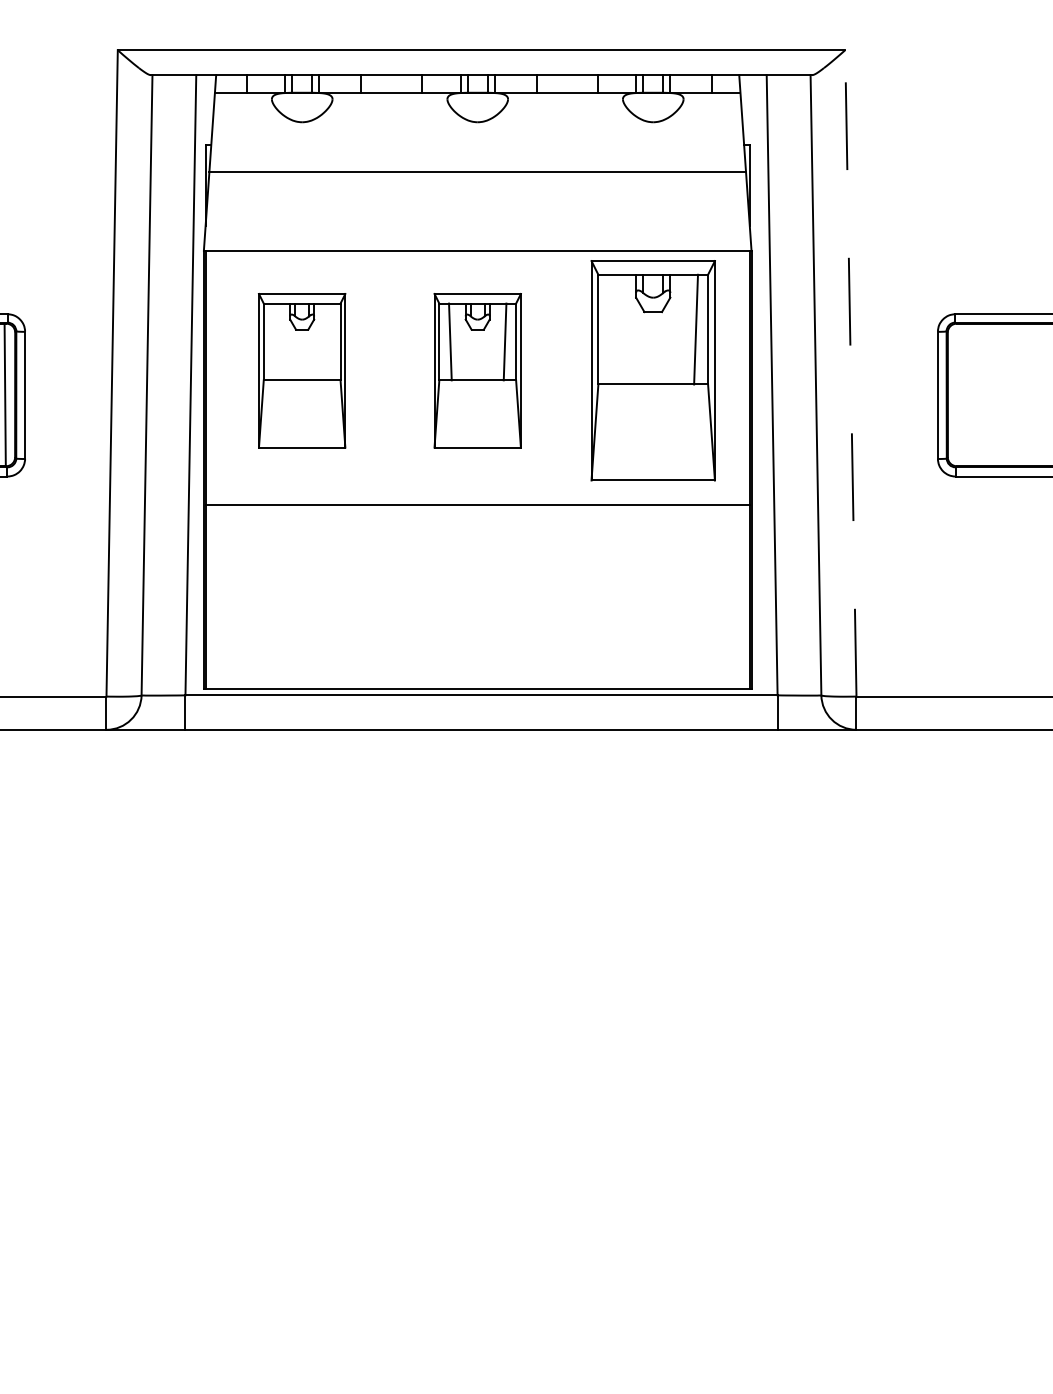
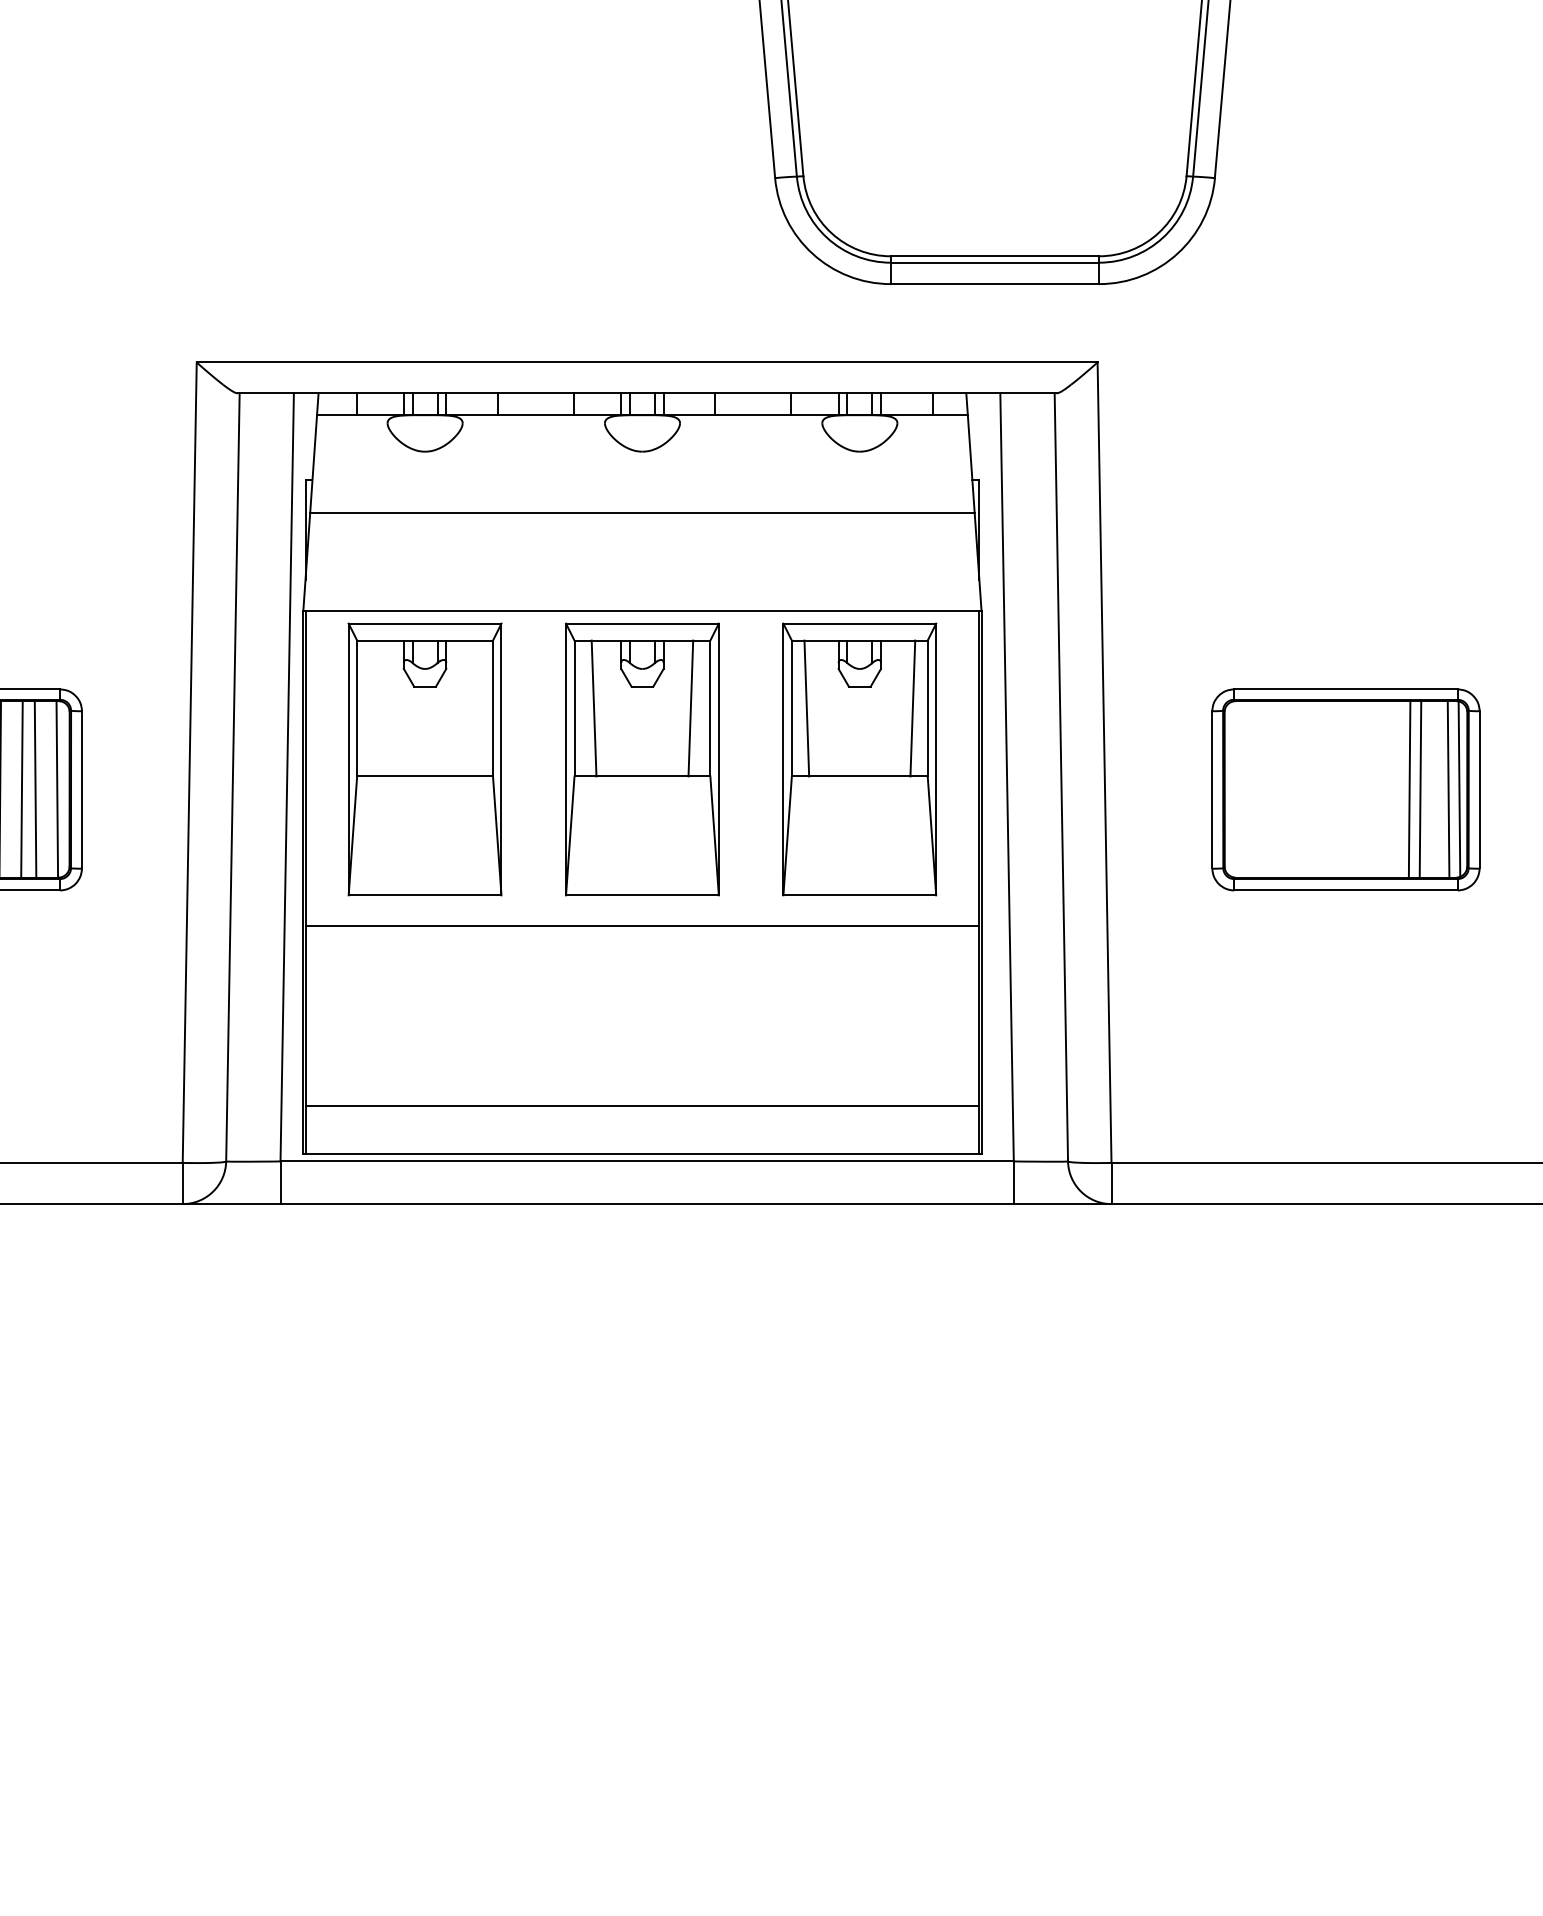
line: (610, 329) -> (806, 708), added
part: (301, 370) -> (424, 759), size x1.43
part: (477, 370) -> (642, 759), size x1.43
line: (850, 373) -> (1104, 762), dashed -> solid
line: (477, 651) -> (642, 1106), added

